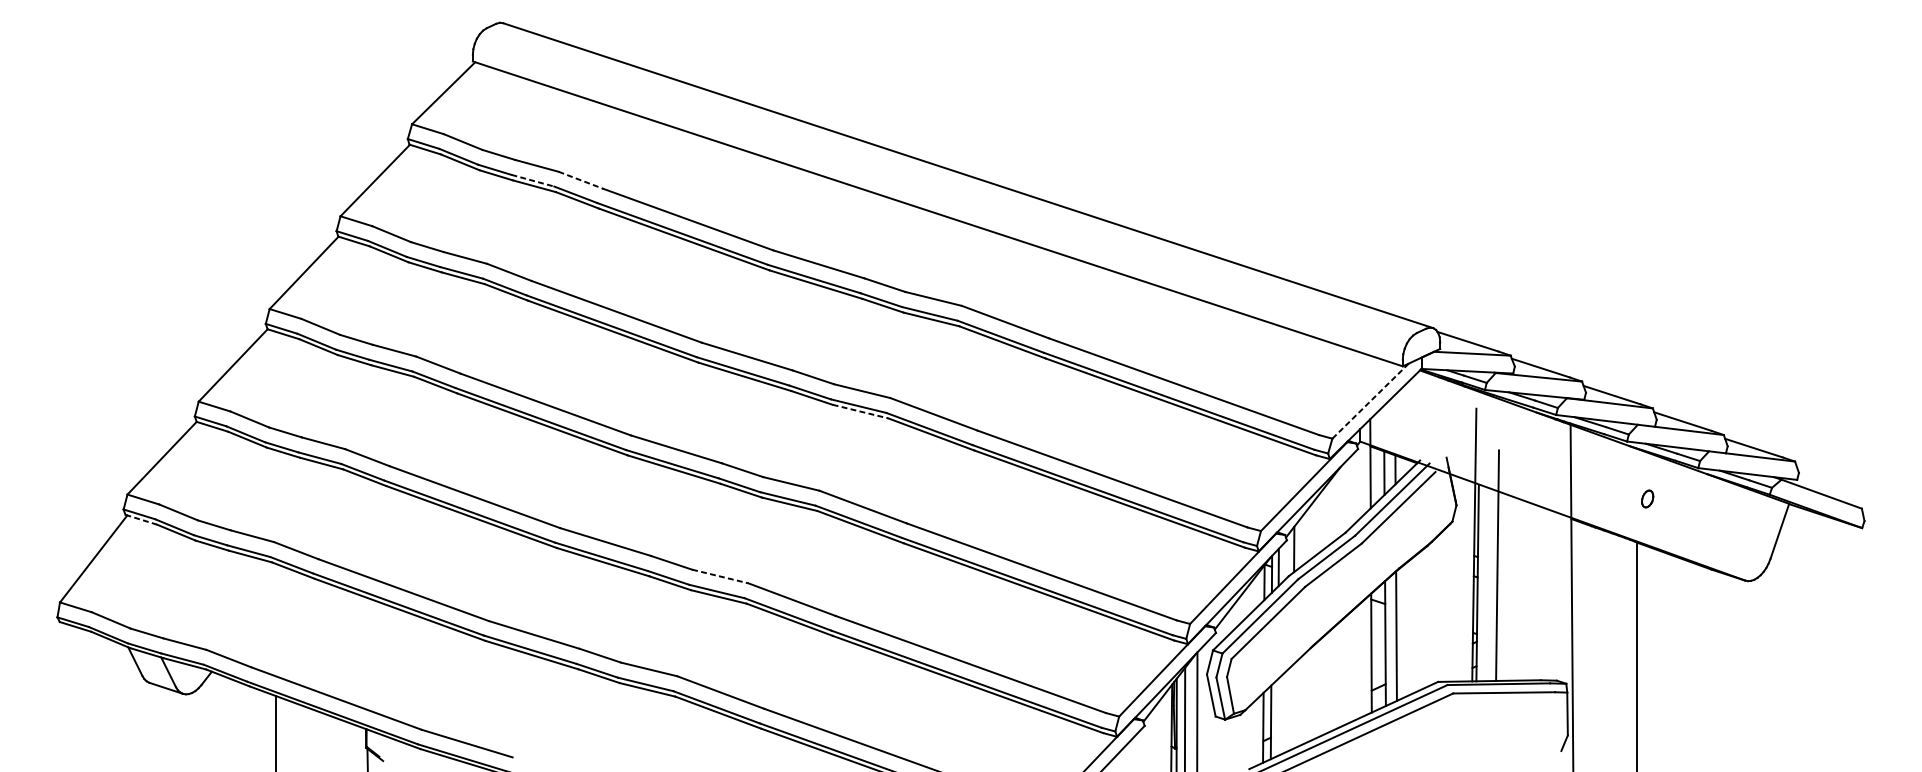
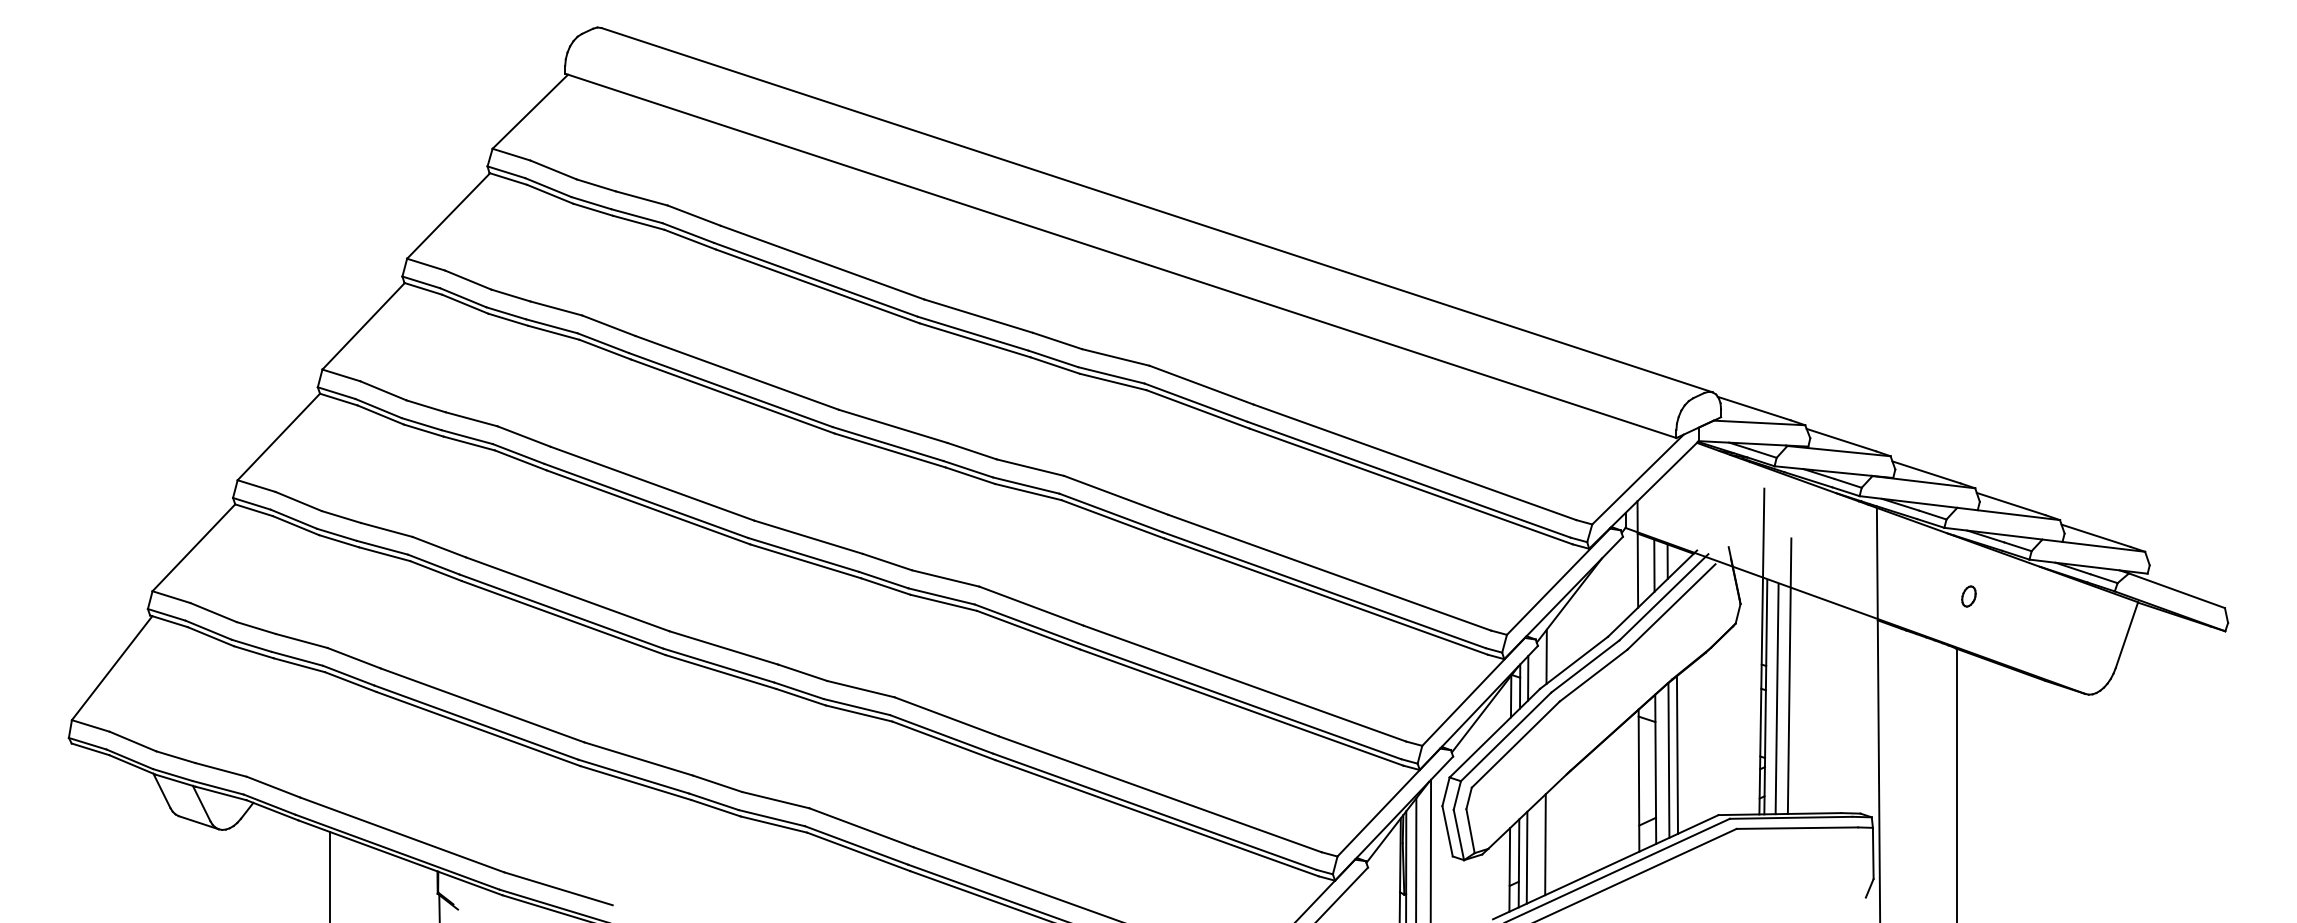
line: (532, 180) -> (636, 216), dashed -> solid
line: (581, 180) -> (694, 215), dashed -> solid
line: (1371, 401) -> (1638, 479), dashed -> solid
line: (860, 411) -> (1028, 492), dashed -> solid
line: (140, 519) -> (168, 621), dashed -> solid
line: (719, 576) -> (860, 689), dashed -> solid
line: (1486, 585) -> (1776, 699), added
line: (1403, 631) -> (1677, 754), added
line: (1293, 706) -> (1545, 844), added
line: (1277, 717) -> (1526, 857), added

